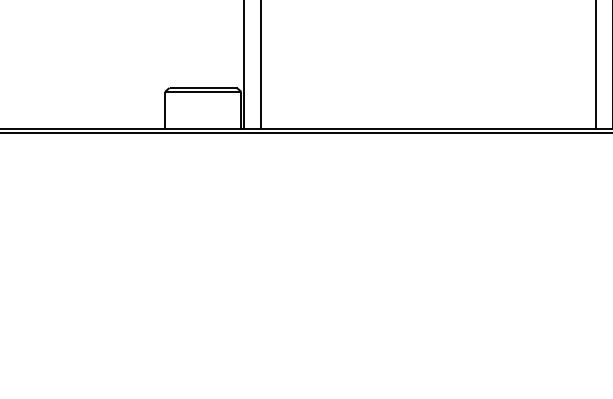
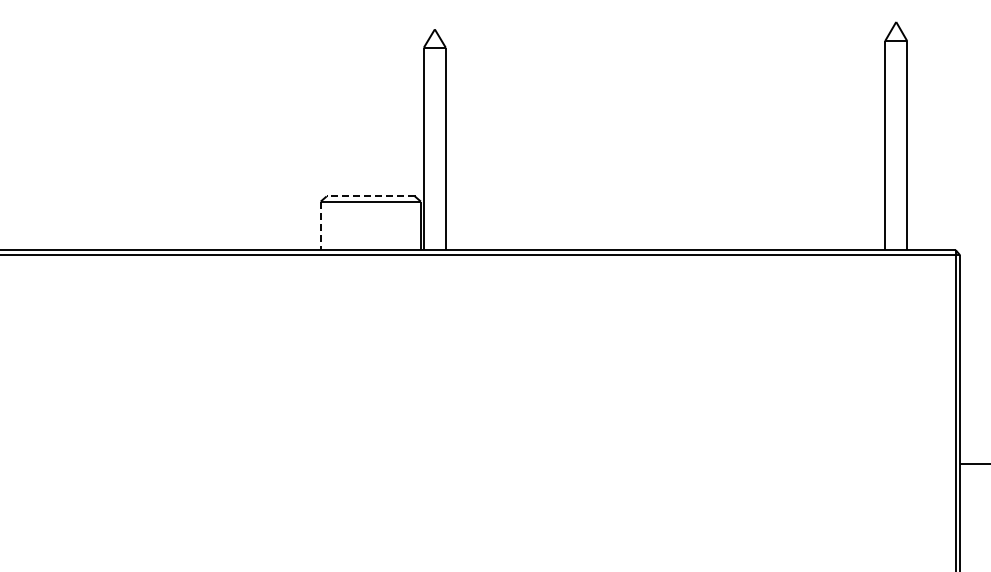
line: (202, 88) -> (370, 196), solid -> dashed
line: (164, 110) -> (320, 226), solid -> dashed

